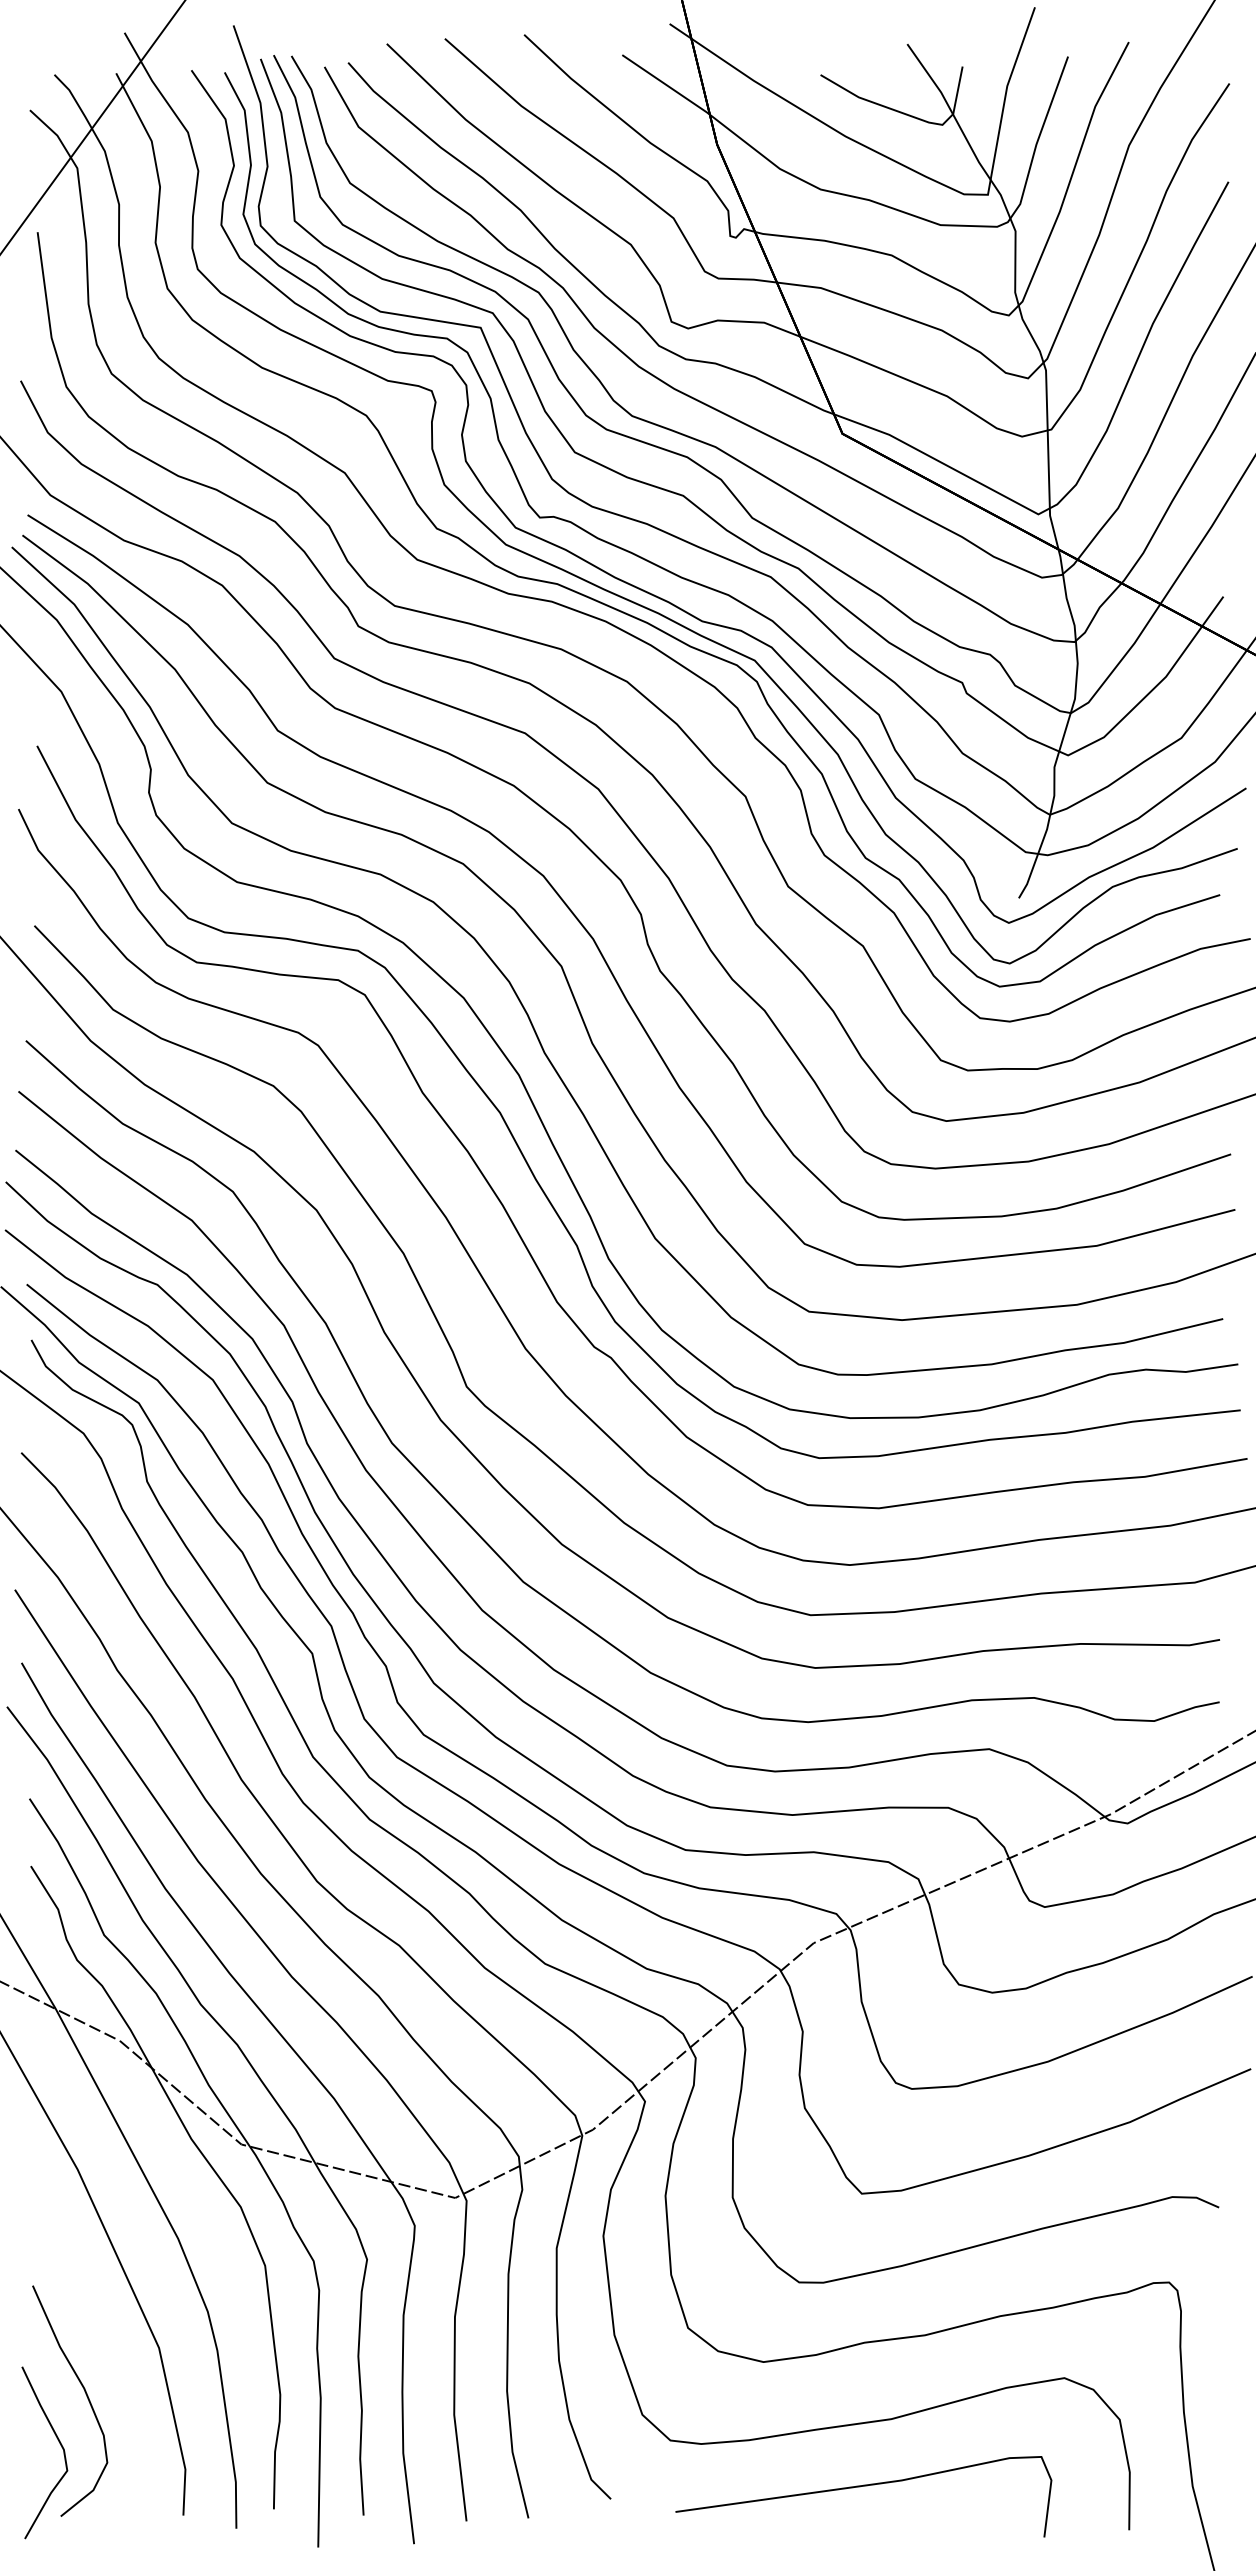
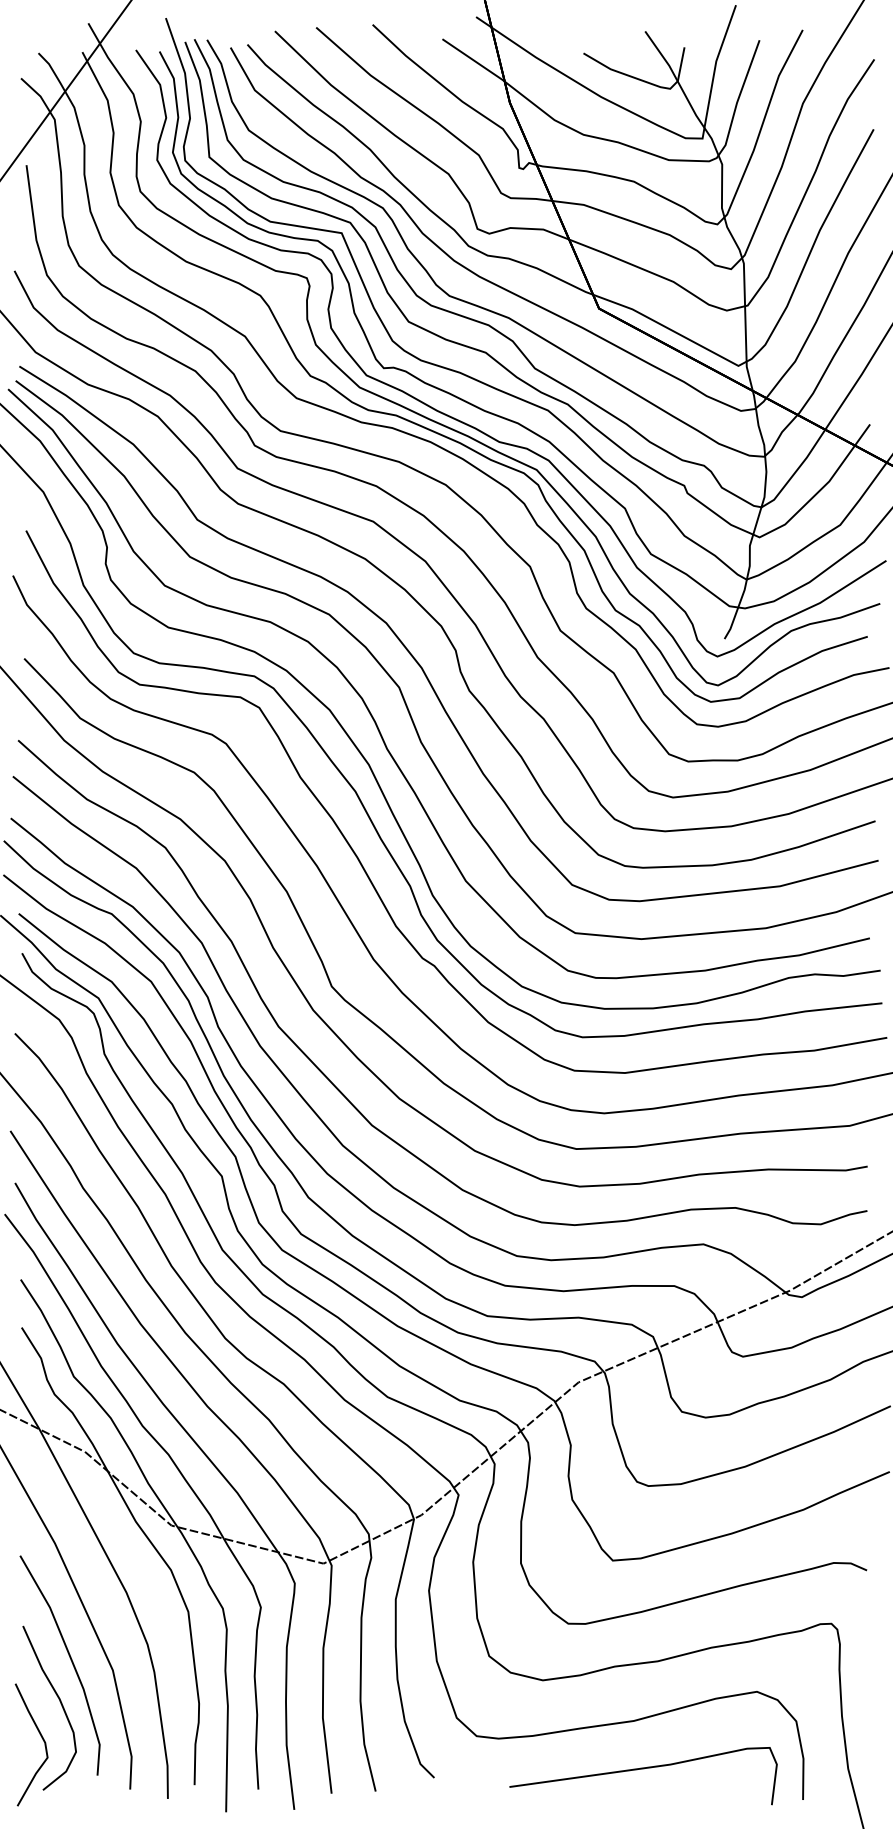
line: (100, 2335) -> (71, 1661), added
curve: (860, 2487) -> (641, 1769), moved

